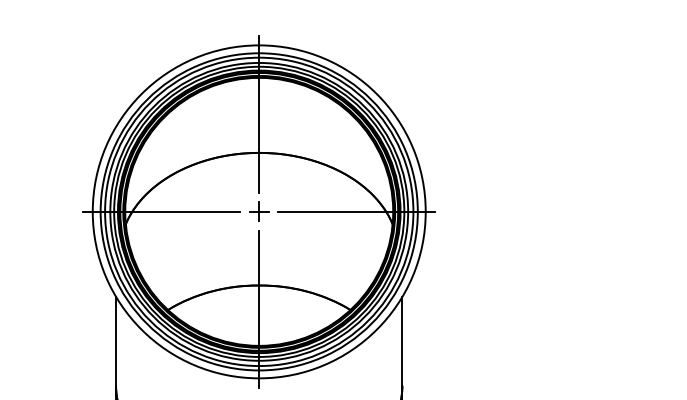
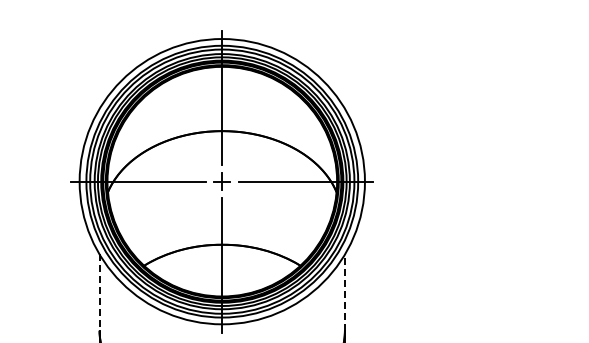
line: (403, 341) -> (345, 292), solid -> dashed
line: (115, 342) -> (99, 293), solid -> dashed

